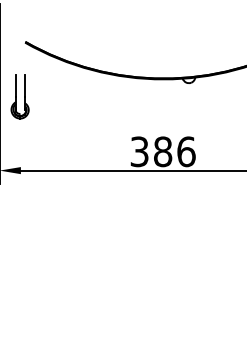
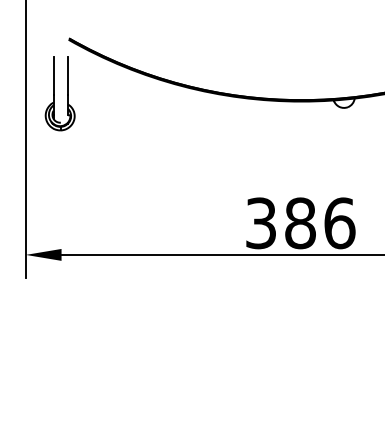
part: (19, 96) -> (59, 93), moved

